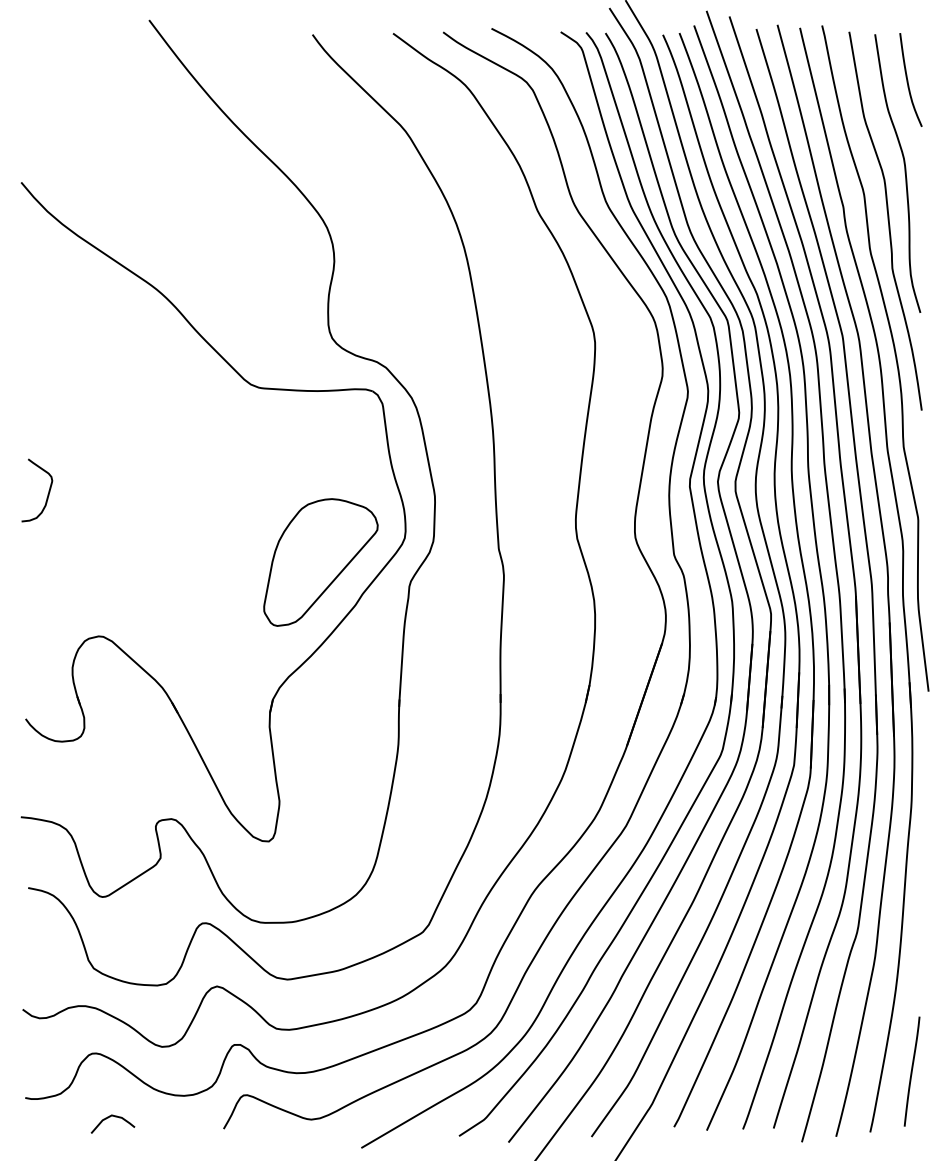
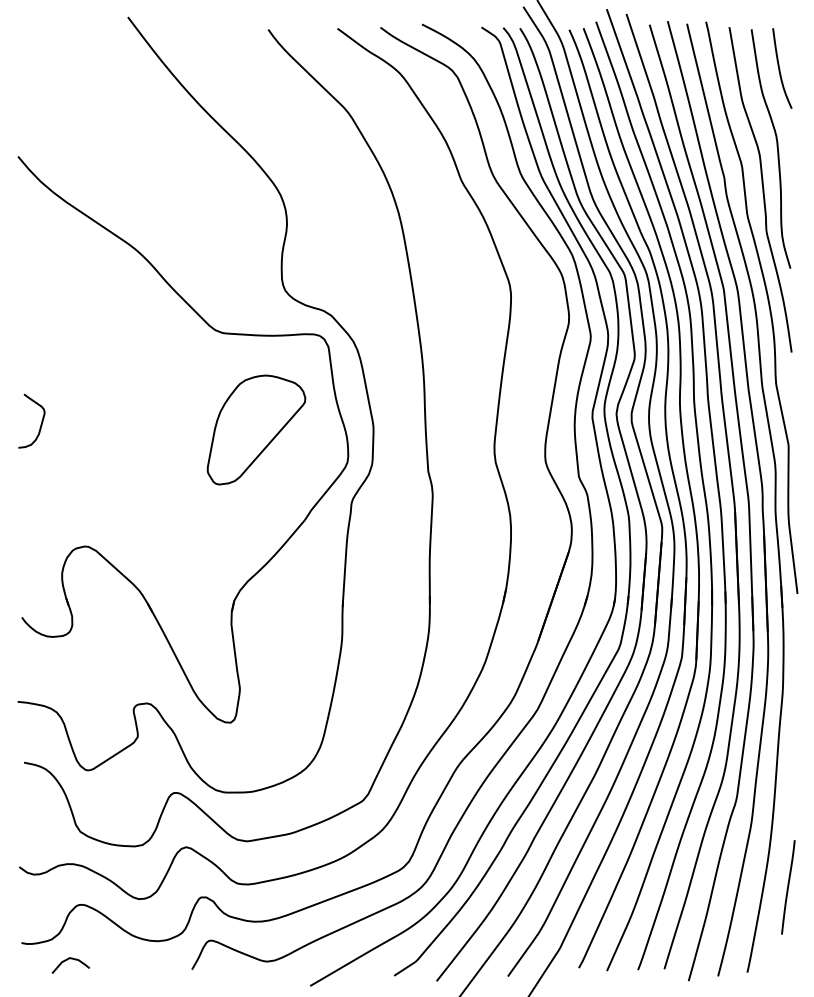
part: (320, 561) -> (256, 429), moved
line: (912, 1071) -> (788, 887), moved
curve: (109, 1118) -> (67, 960), moved

